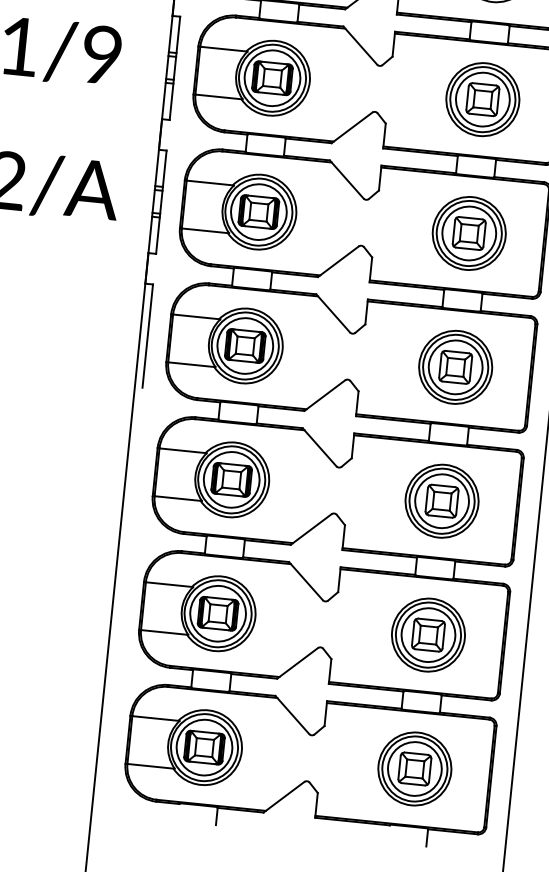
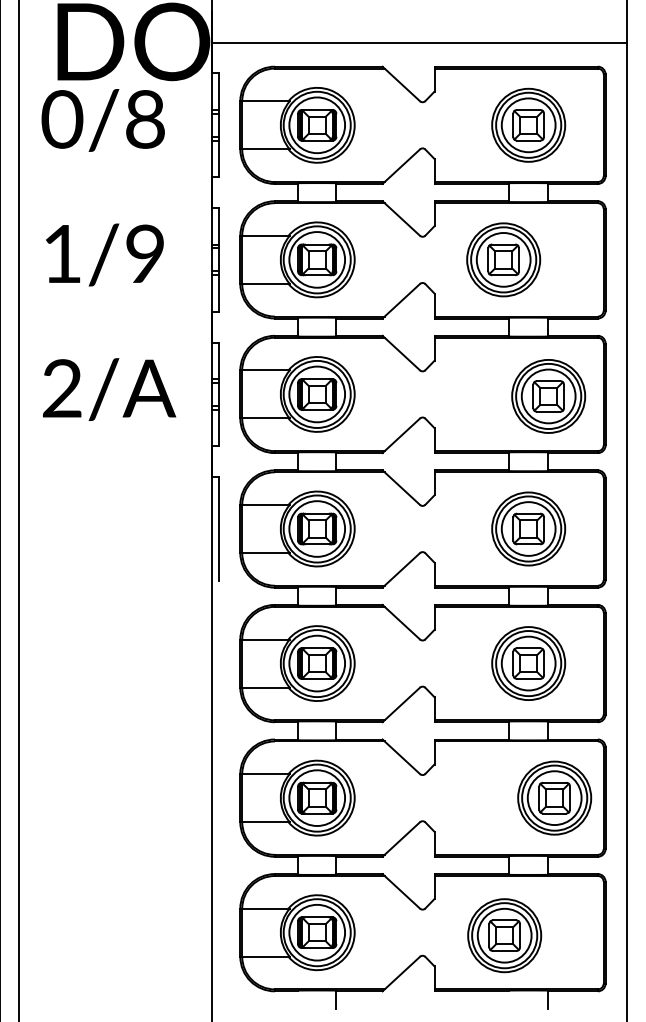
part: (482, 99) -> (503, 259), moved
part: (469, 233) -> (548, 396), moved
part: (428, 634) -> (554, 797), moved
part: (414, 768) -> (504, 935), moved

